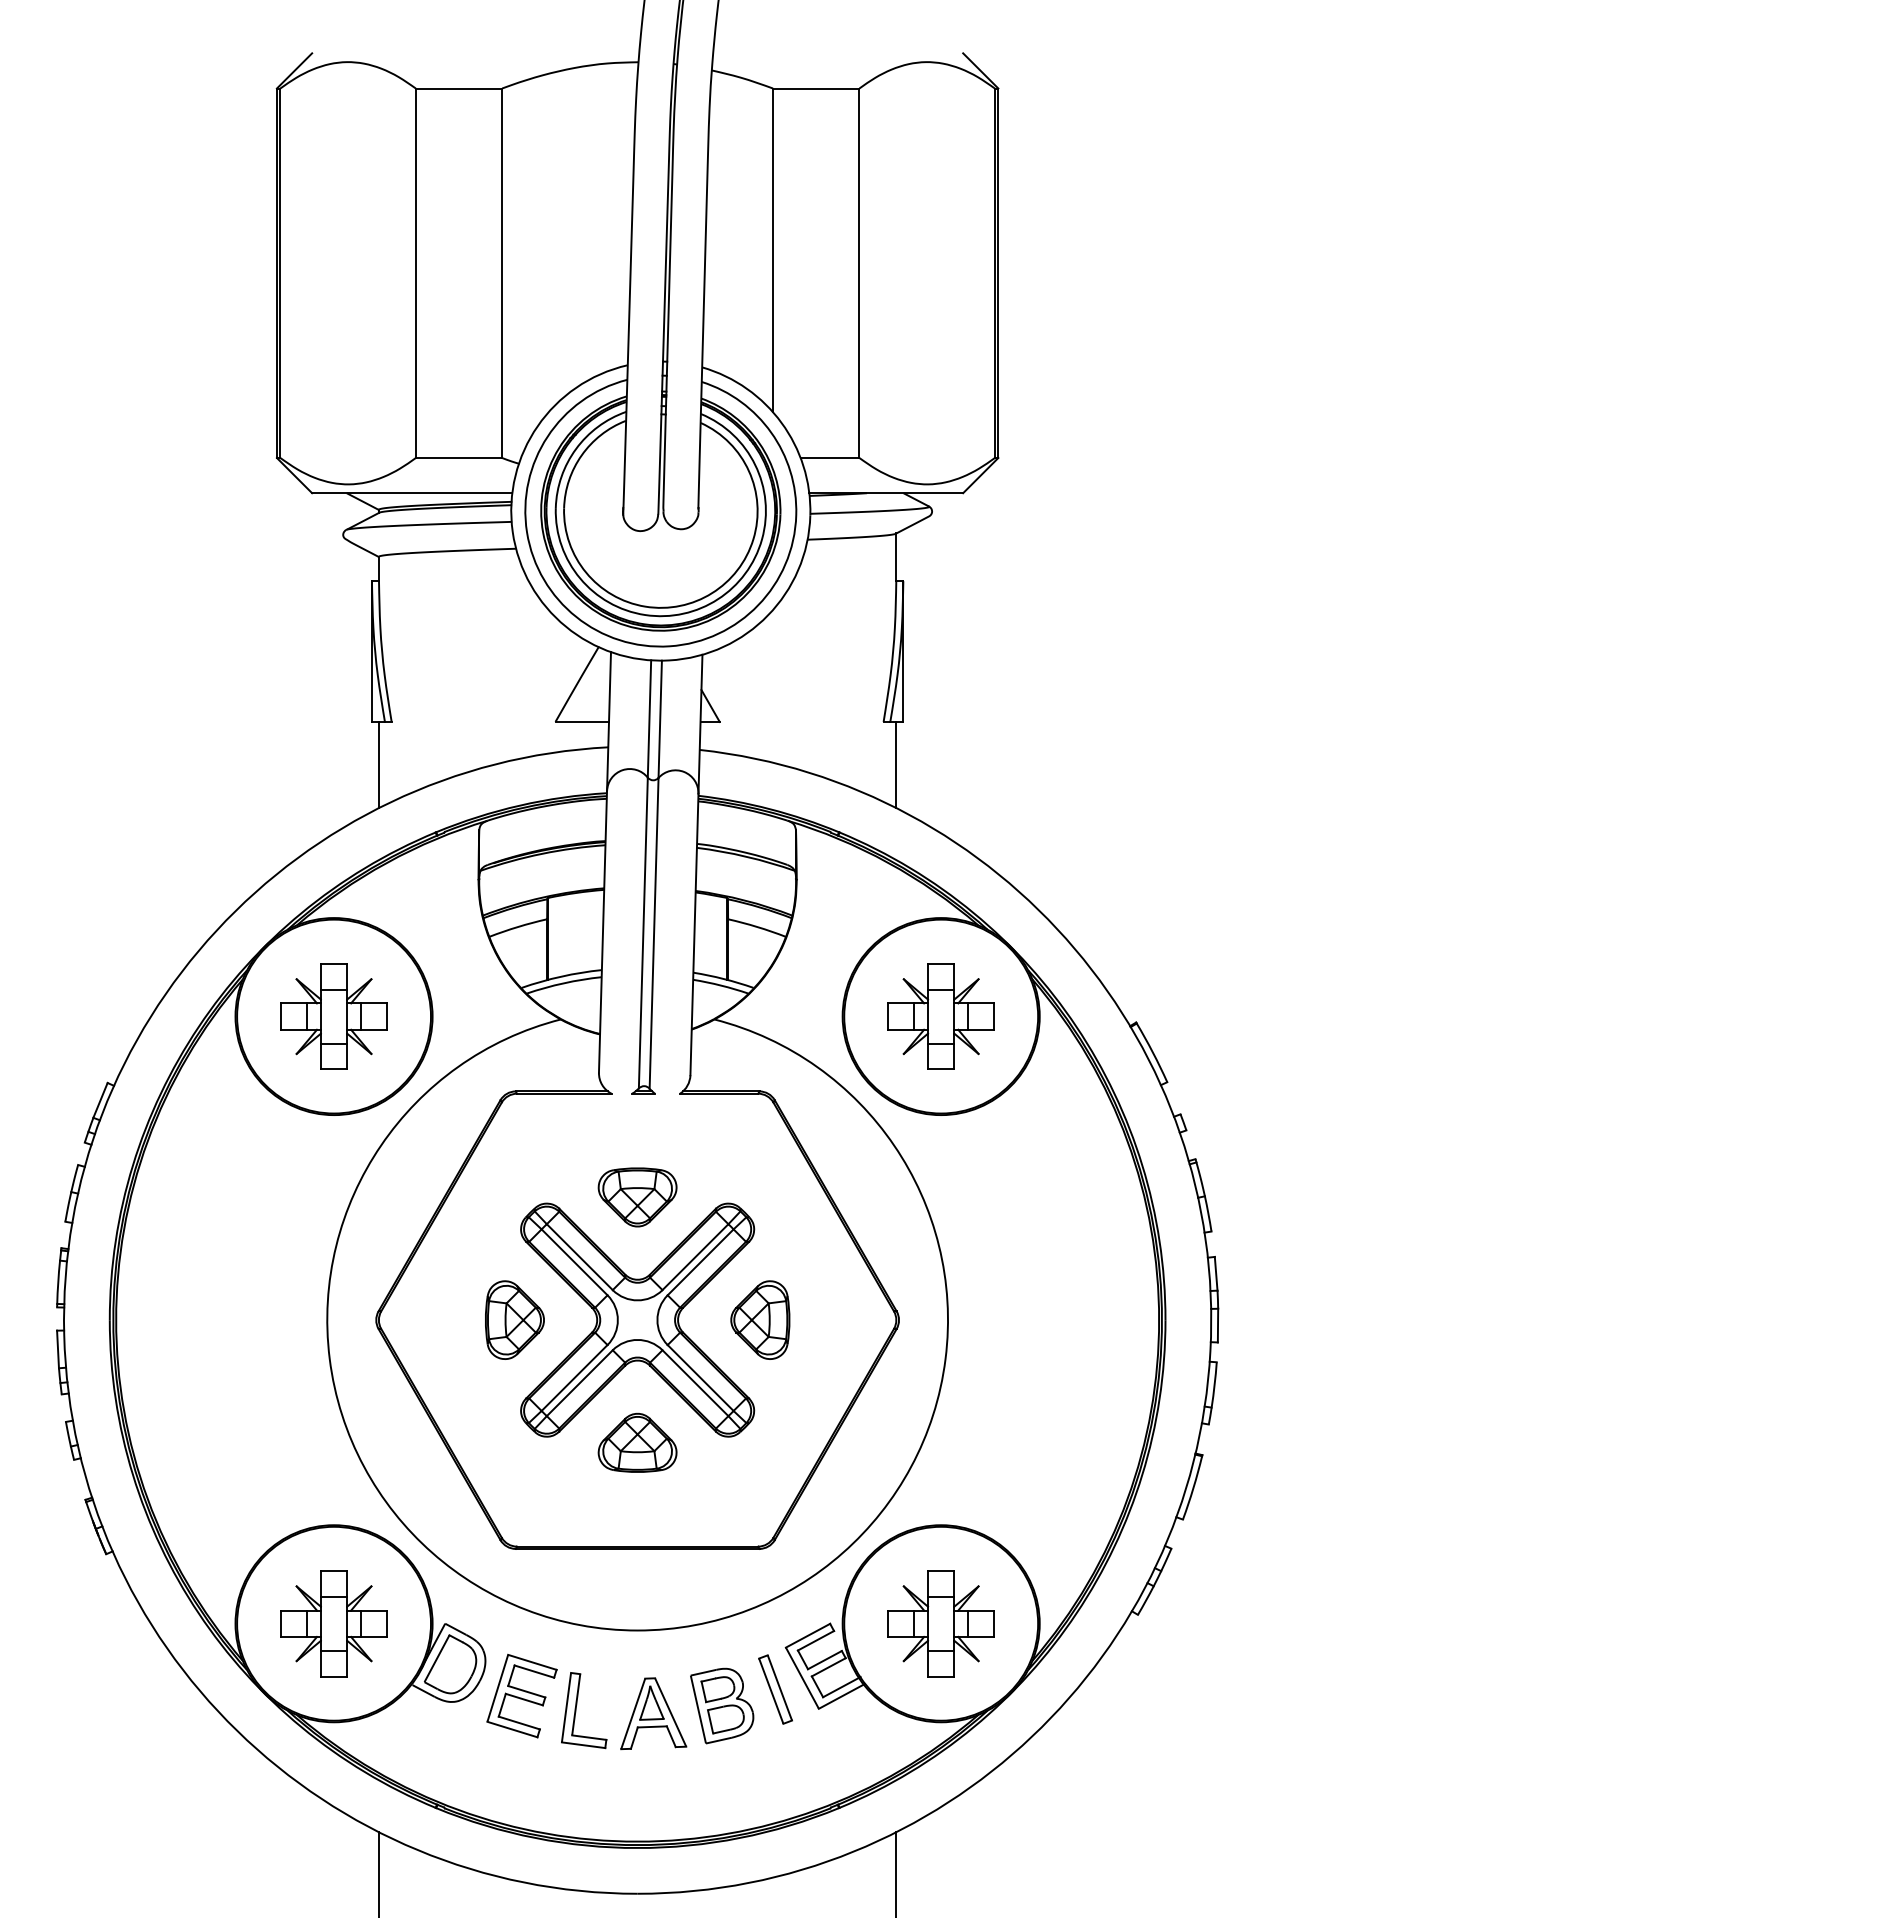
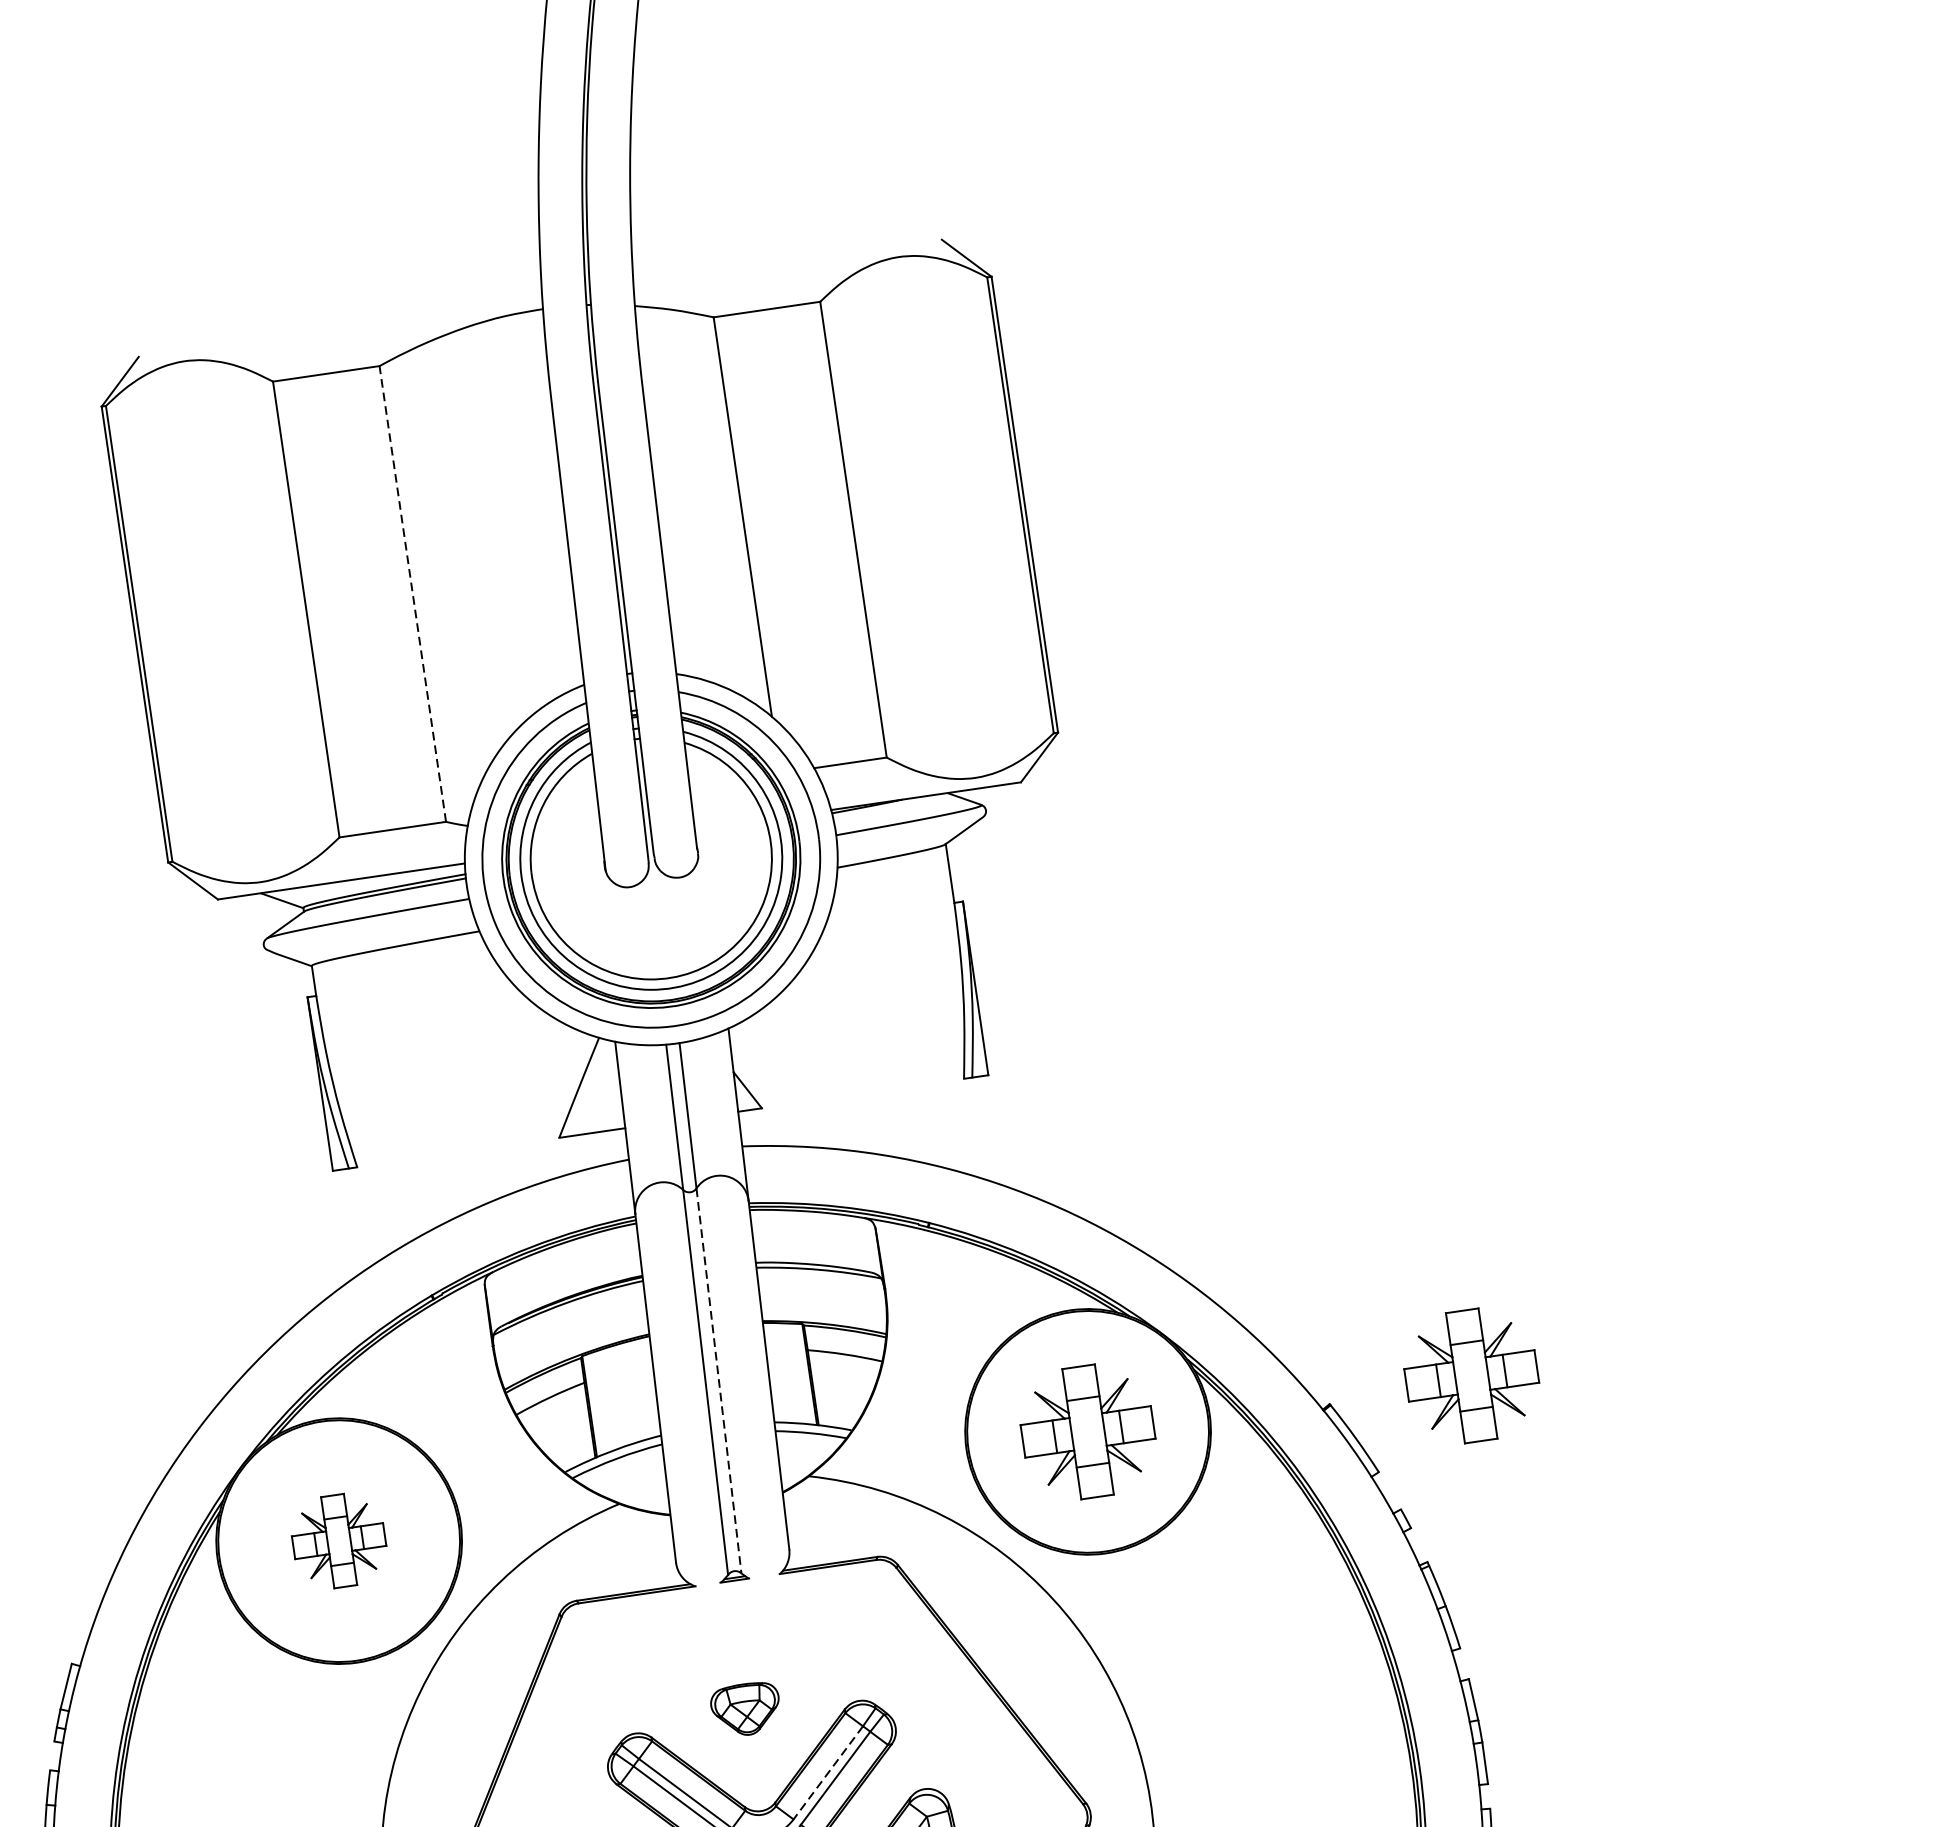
line: (502, 273) -> (413, 594), solid -> dashed
line: (379, 764) -> (349, 1222), removed
line: (896, 764) -> (987, 1128), removed
line: (654, 933) -> (719, 1381), solid -> dashed
part: (333, 1016) -> (338, 1541), size x0.7
part: (1251, 1016) -> (1470, 1375), added
part: (637, 1197) -> (746, 1709), size x0.7
line: (695, 1257) -> (828, 1773), solid -> dashed

